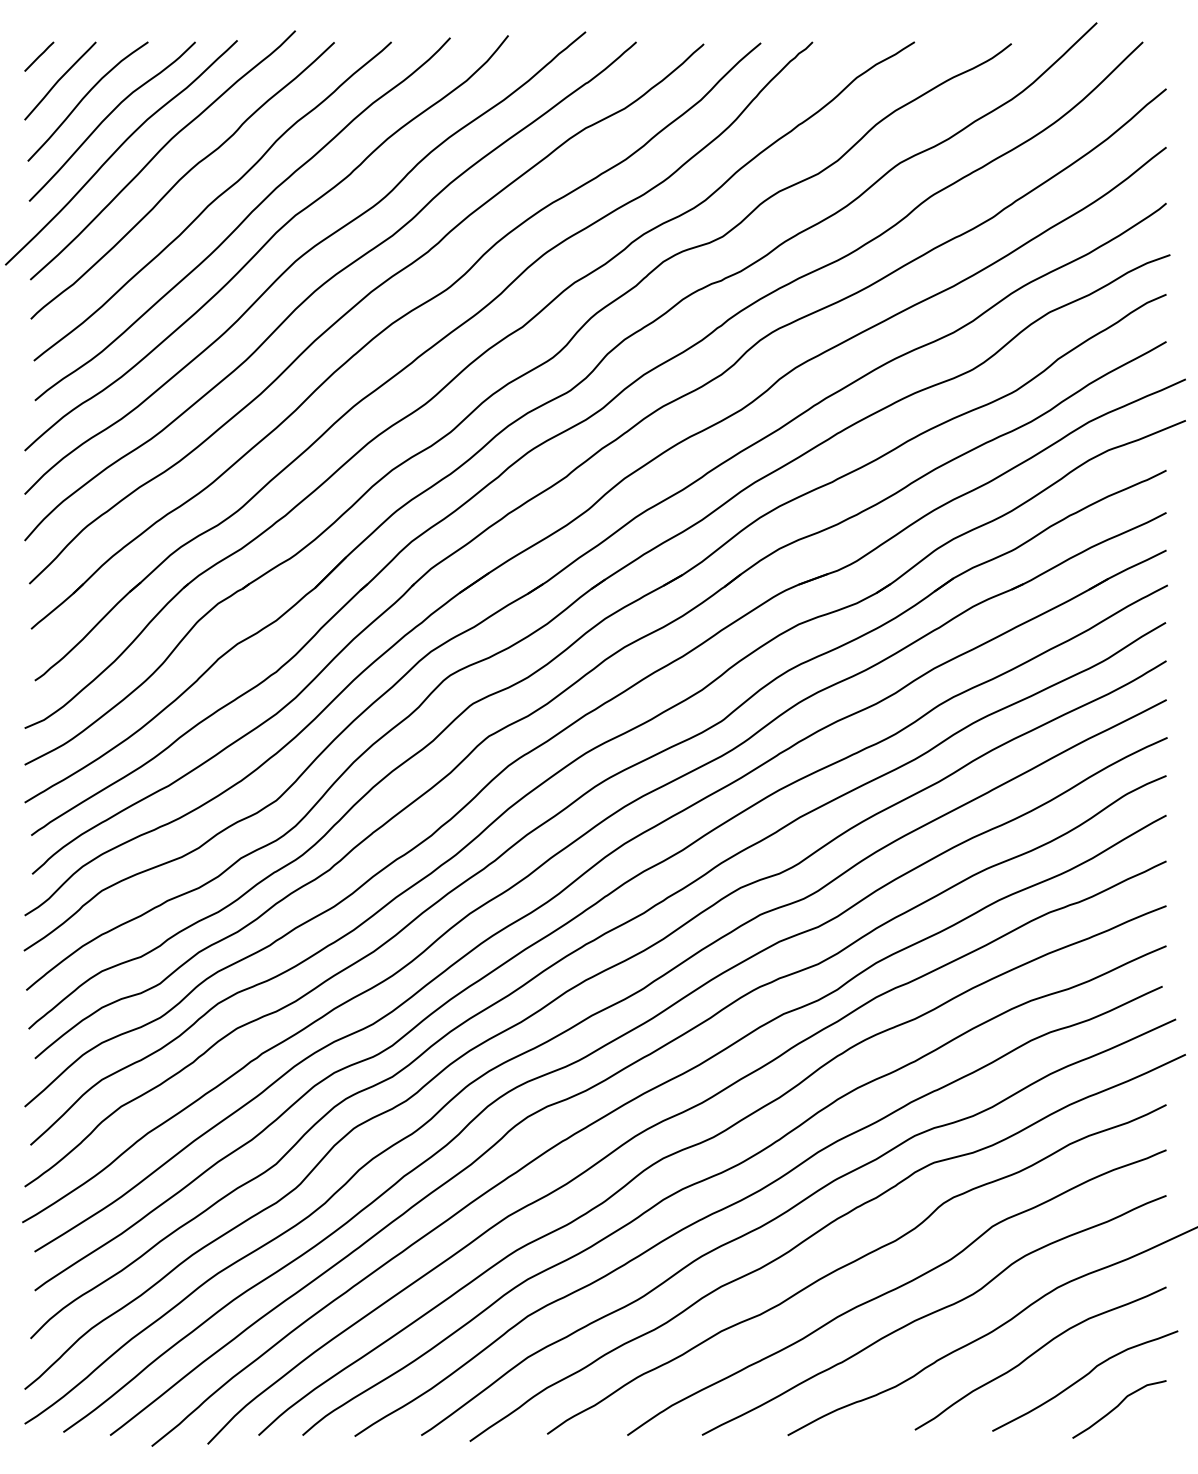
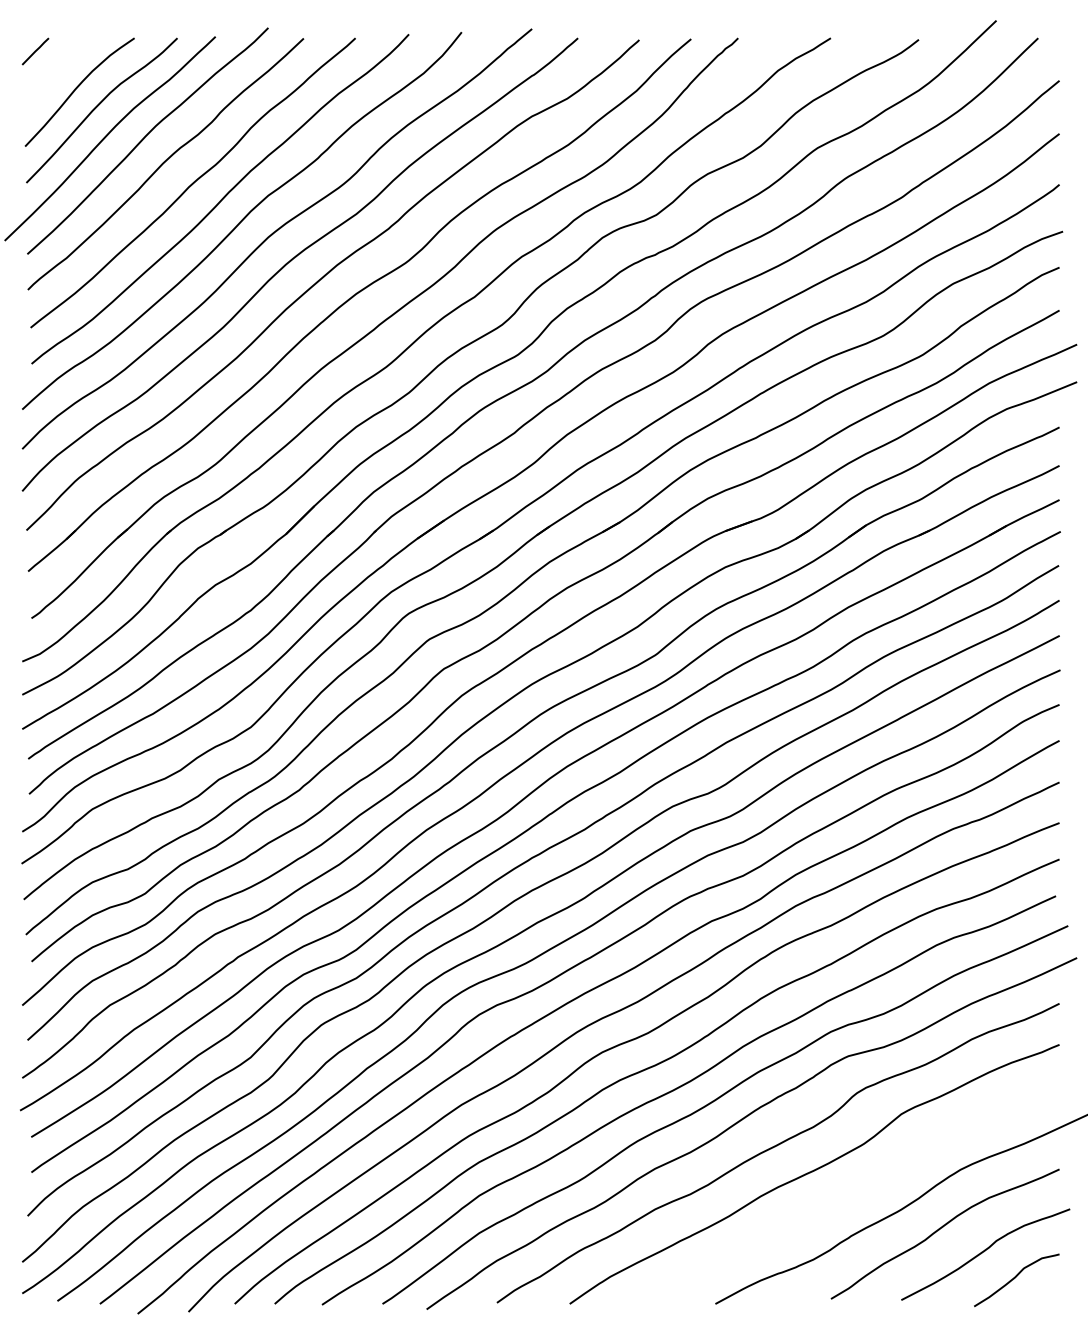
curve: (60, 80) -> (54, 73), removed
curve: (934, 1313) -> (848, 1193), removed

